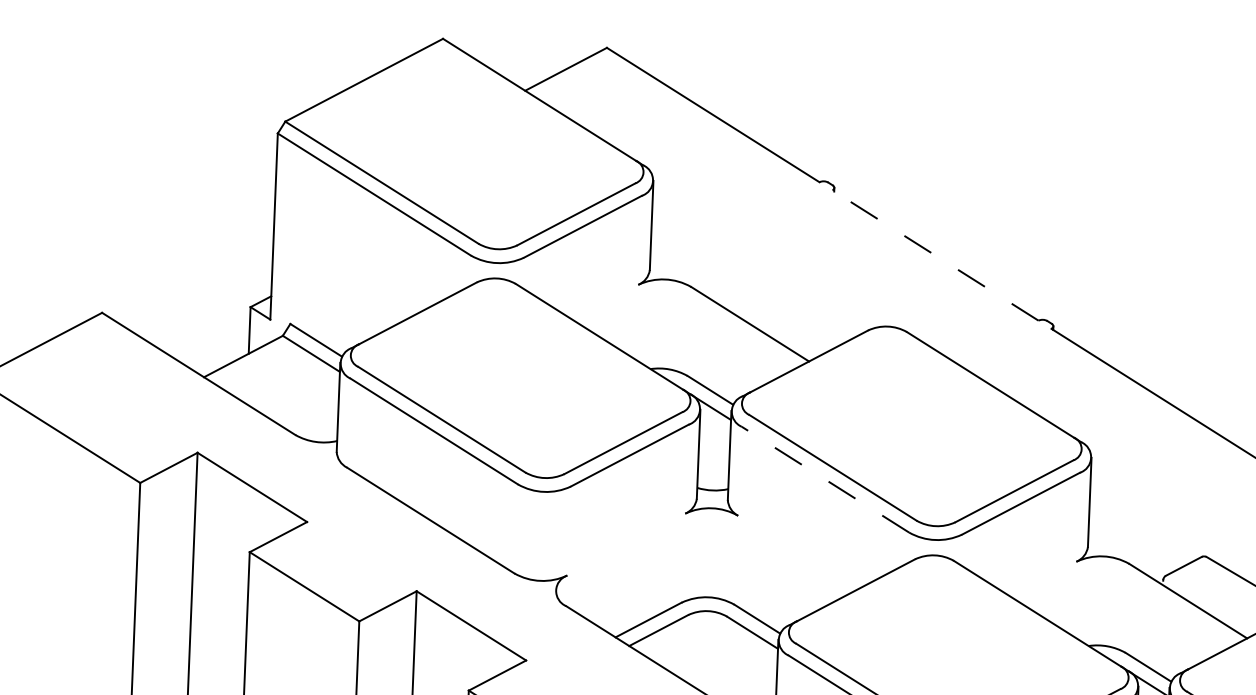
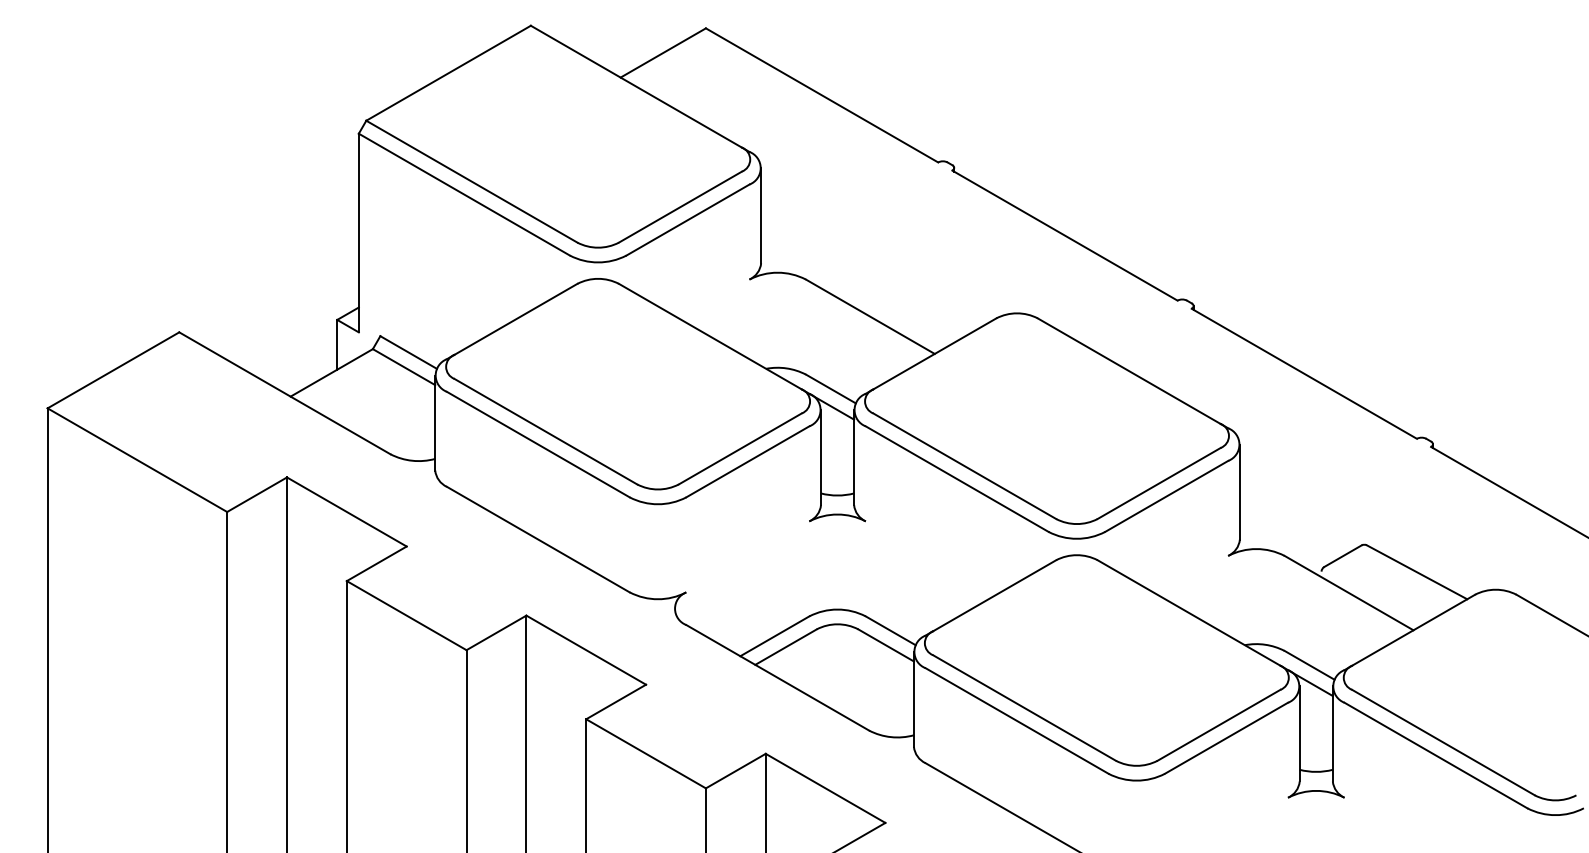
line: (935, 255) -> (1064, 235), dashed -> solid
line: (825, 479) -> (957, 479), dashed -> solid

